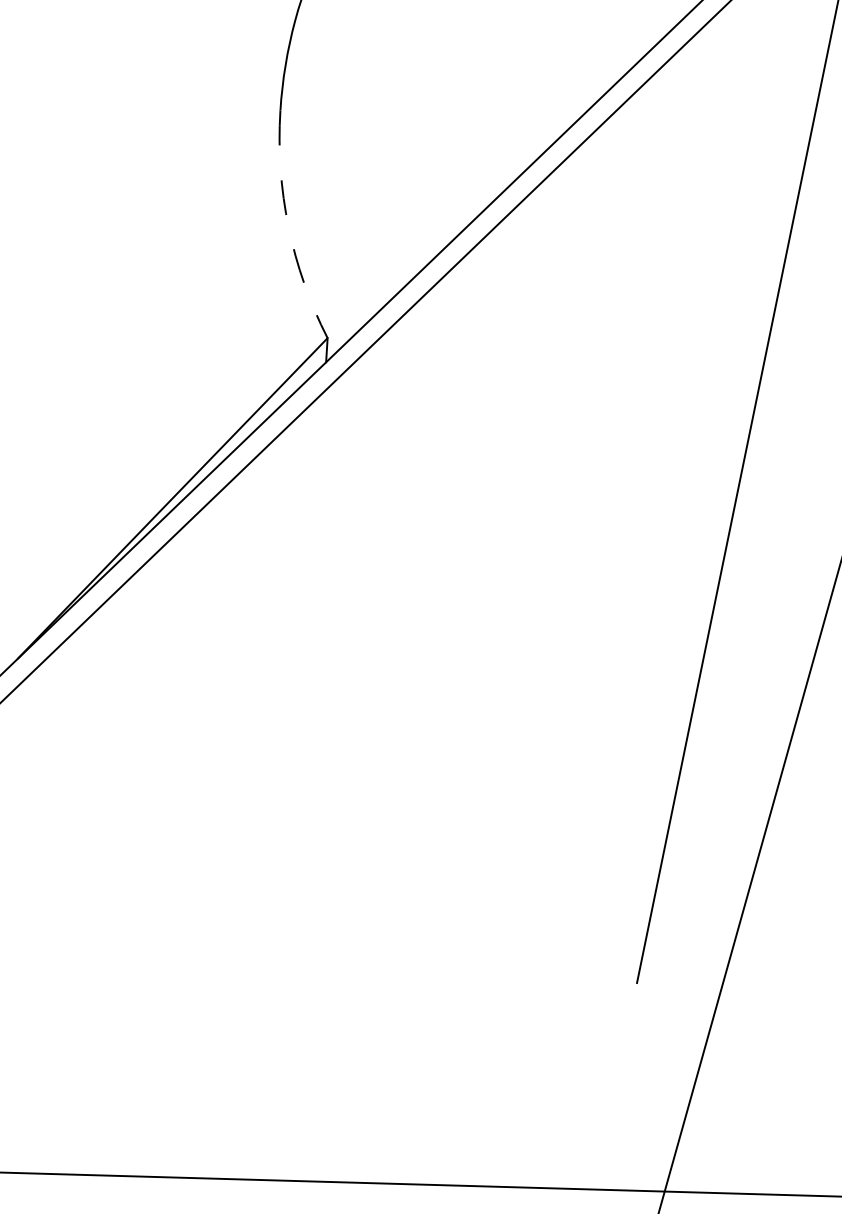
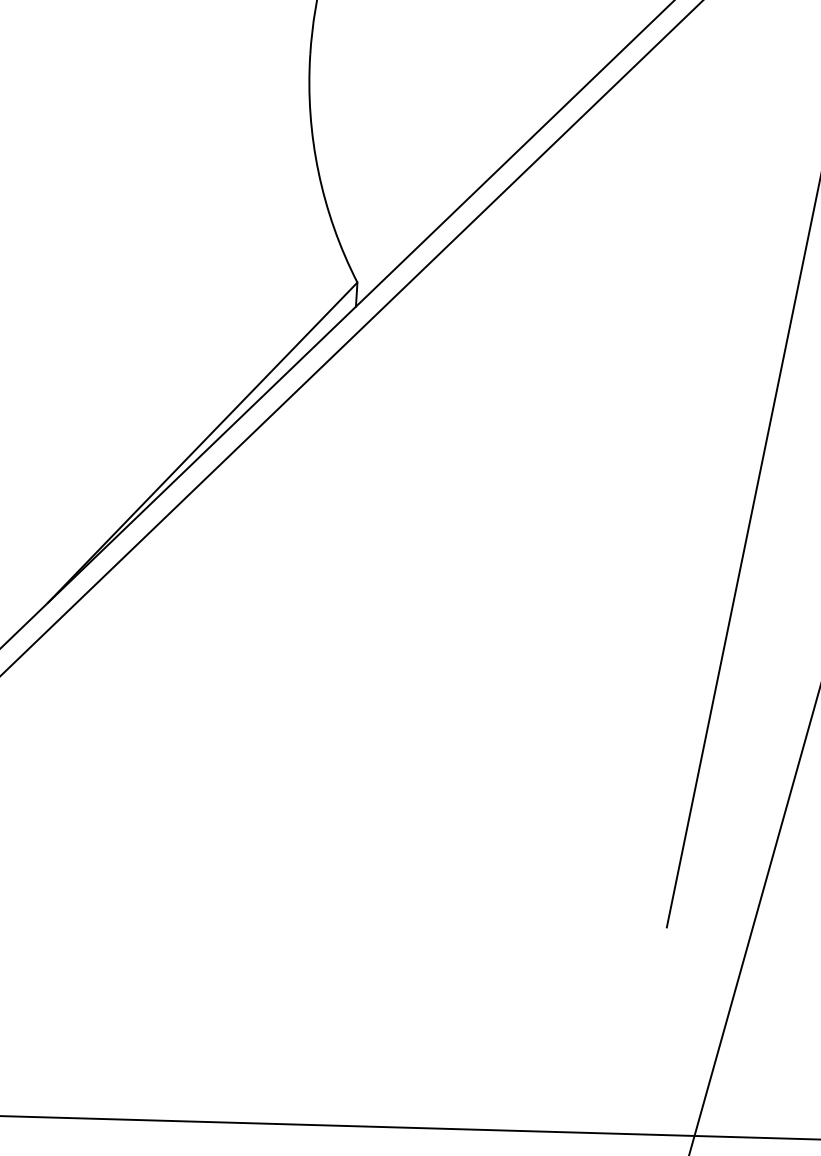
arc: (288, 227) -> (318, 171), dashed -> solid

